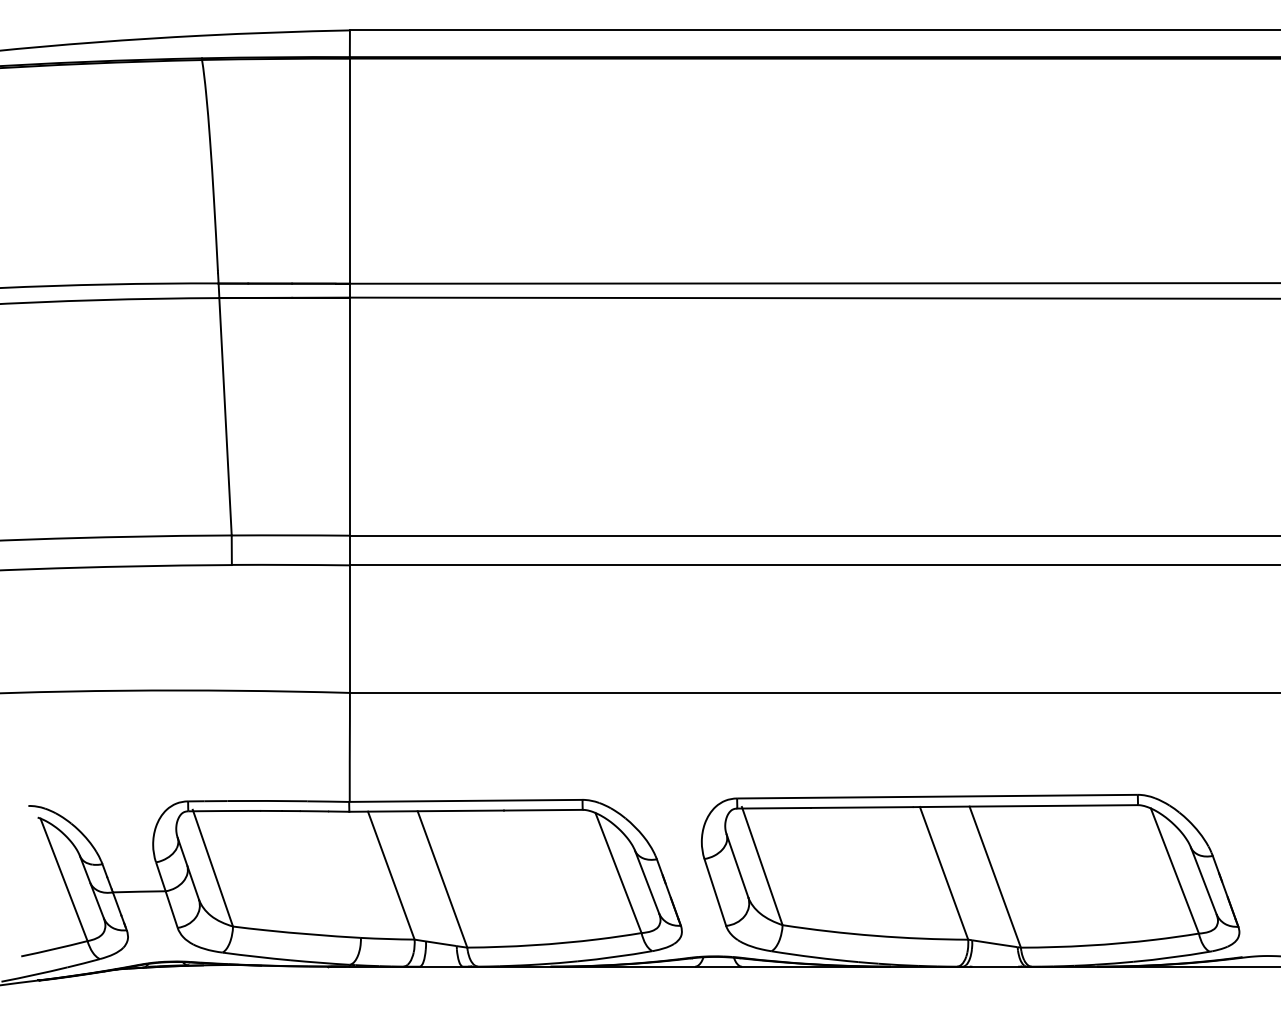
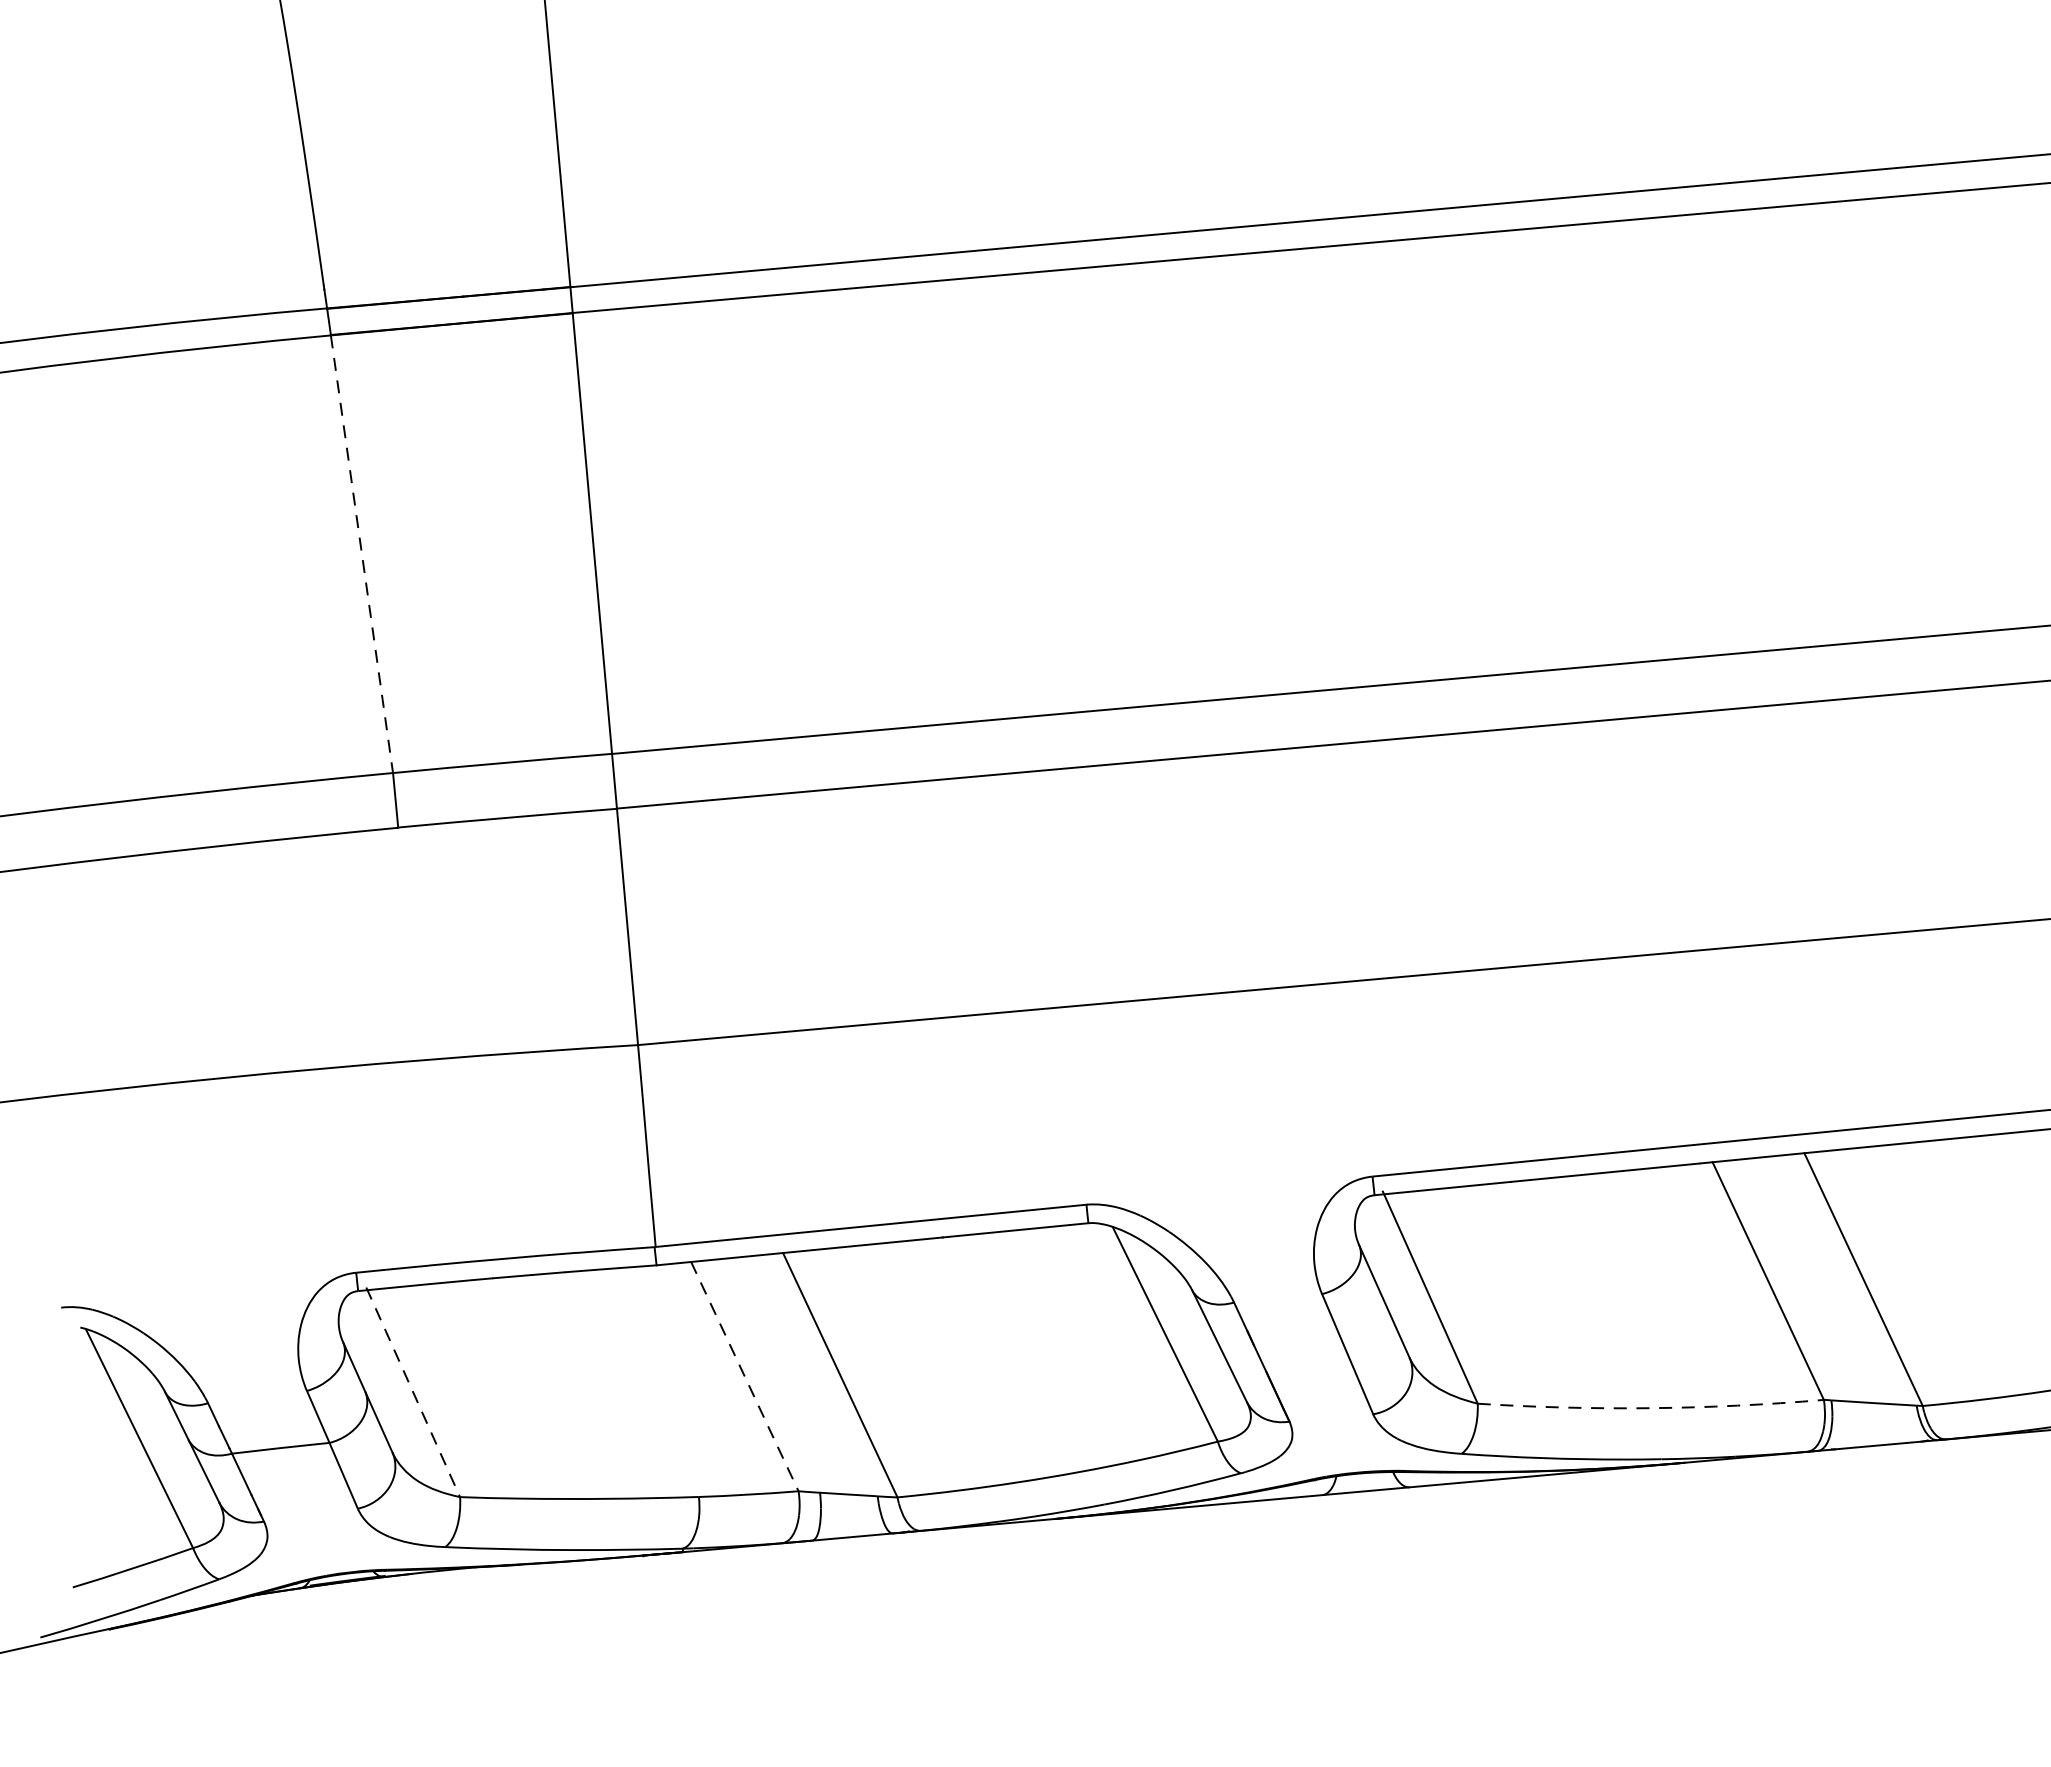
line: (225, 416) -> (361, 553), solid -> dashed
line: (212, 868) -> (412, 1392), solid -> dashed
line: (391, 876) -> (745, 1378), solid -> dashed
arc: (875, 935) -> (1651, 1407), solid -> dashed

